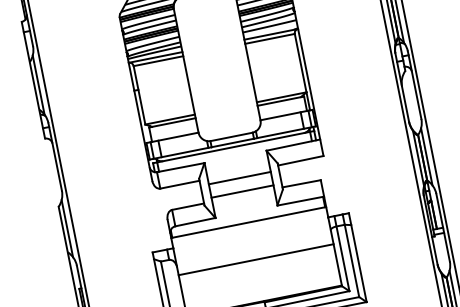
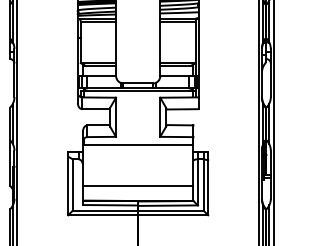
line: (240, 177) -> (138, 112), removed
line: (242, 191) -> (138, 122), removed
line: (255, 260) -> (137, 186), moved

